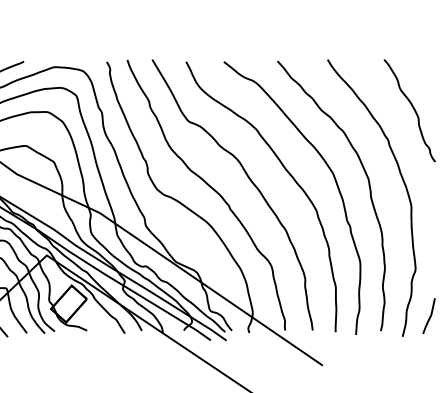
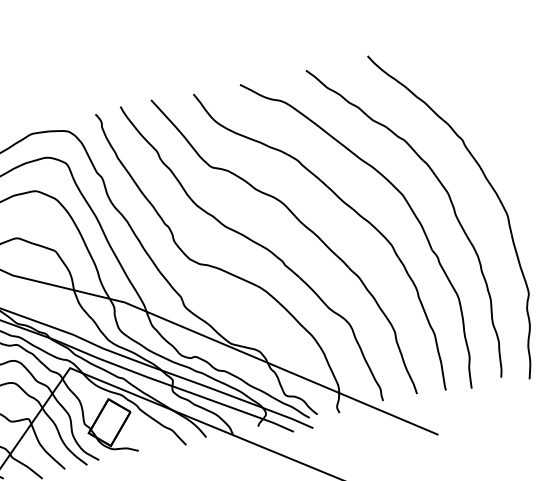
curve: (412, 108) -> (484, 94), removed

